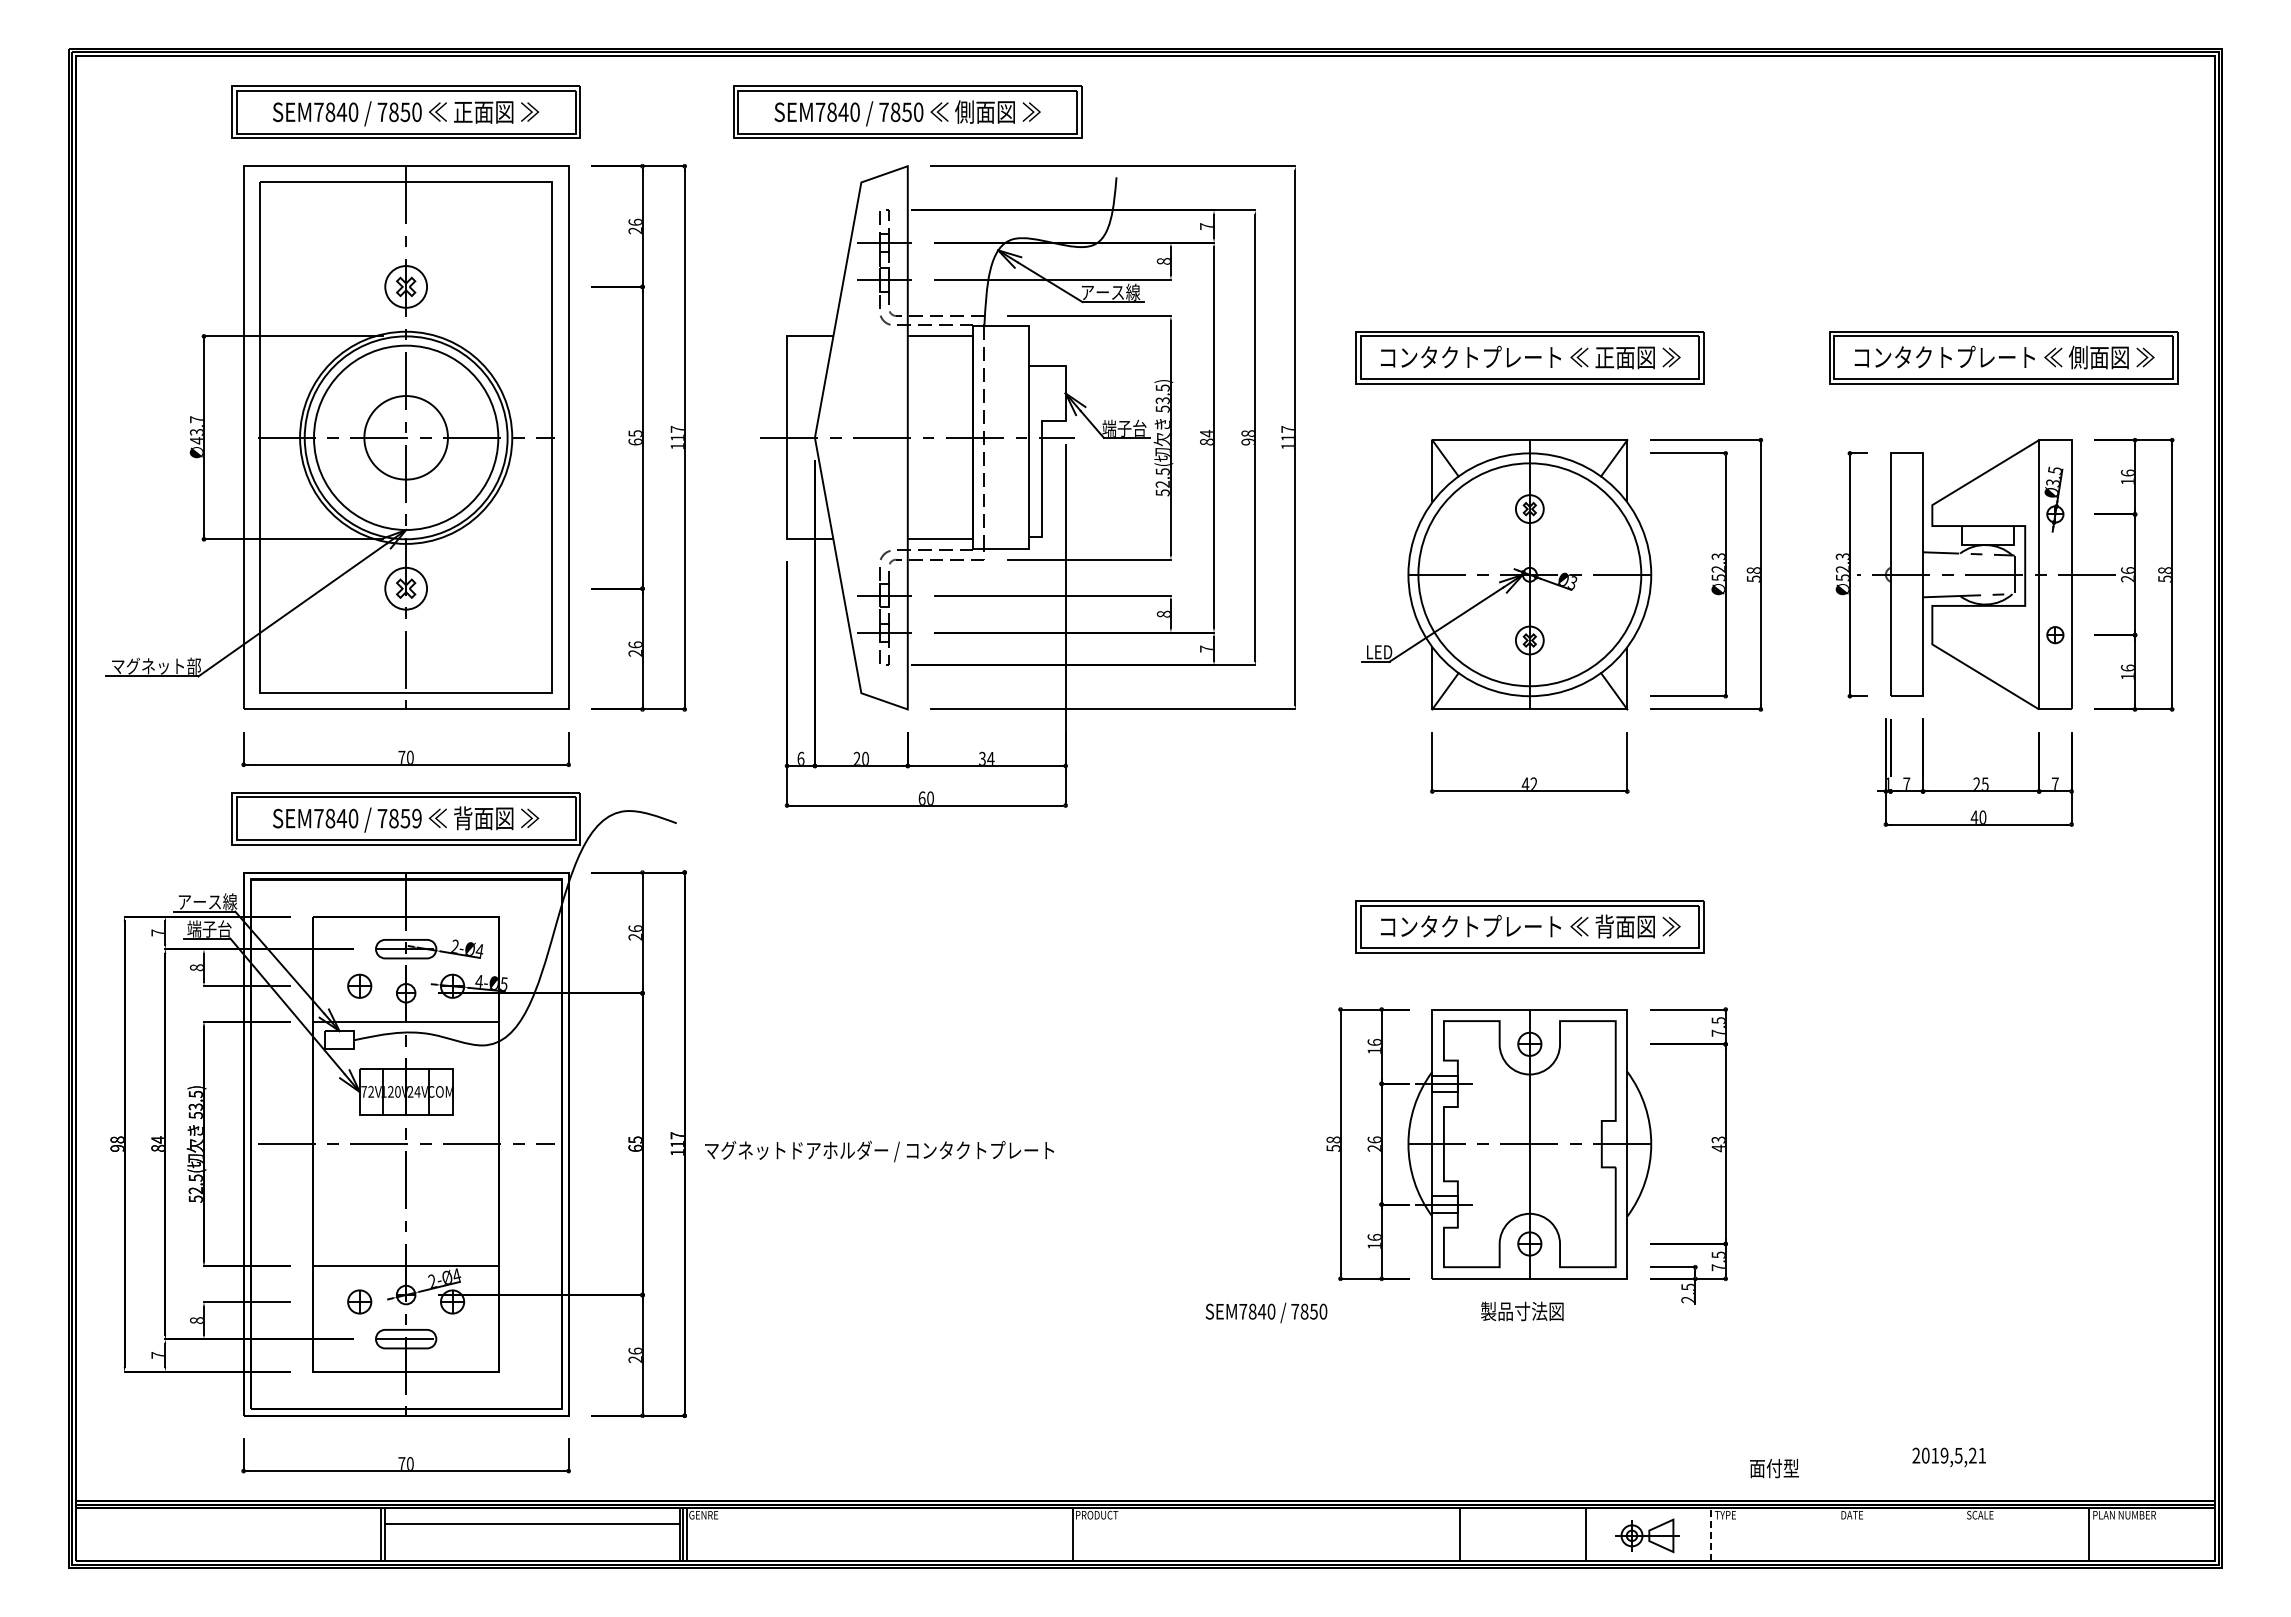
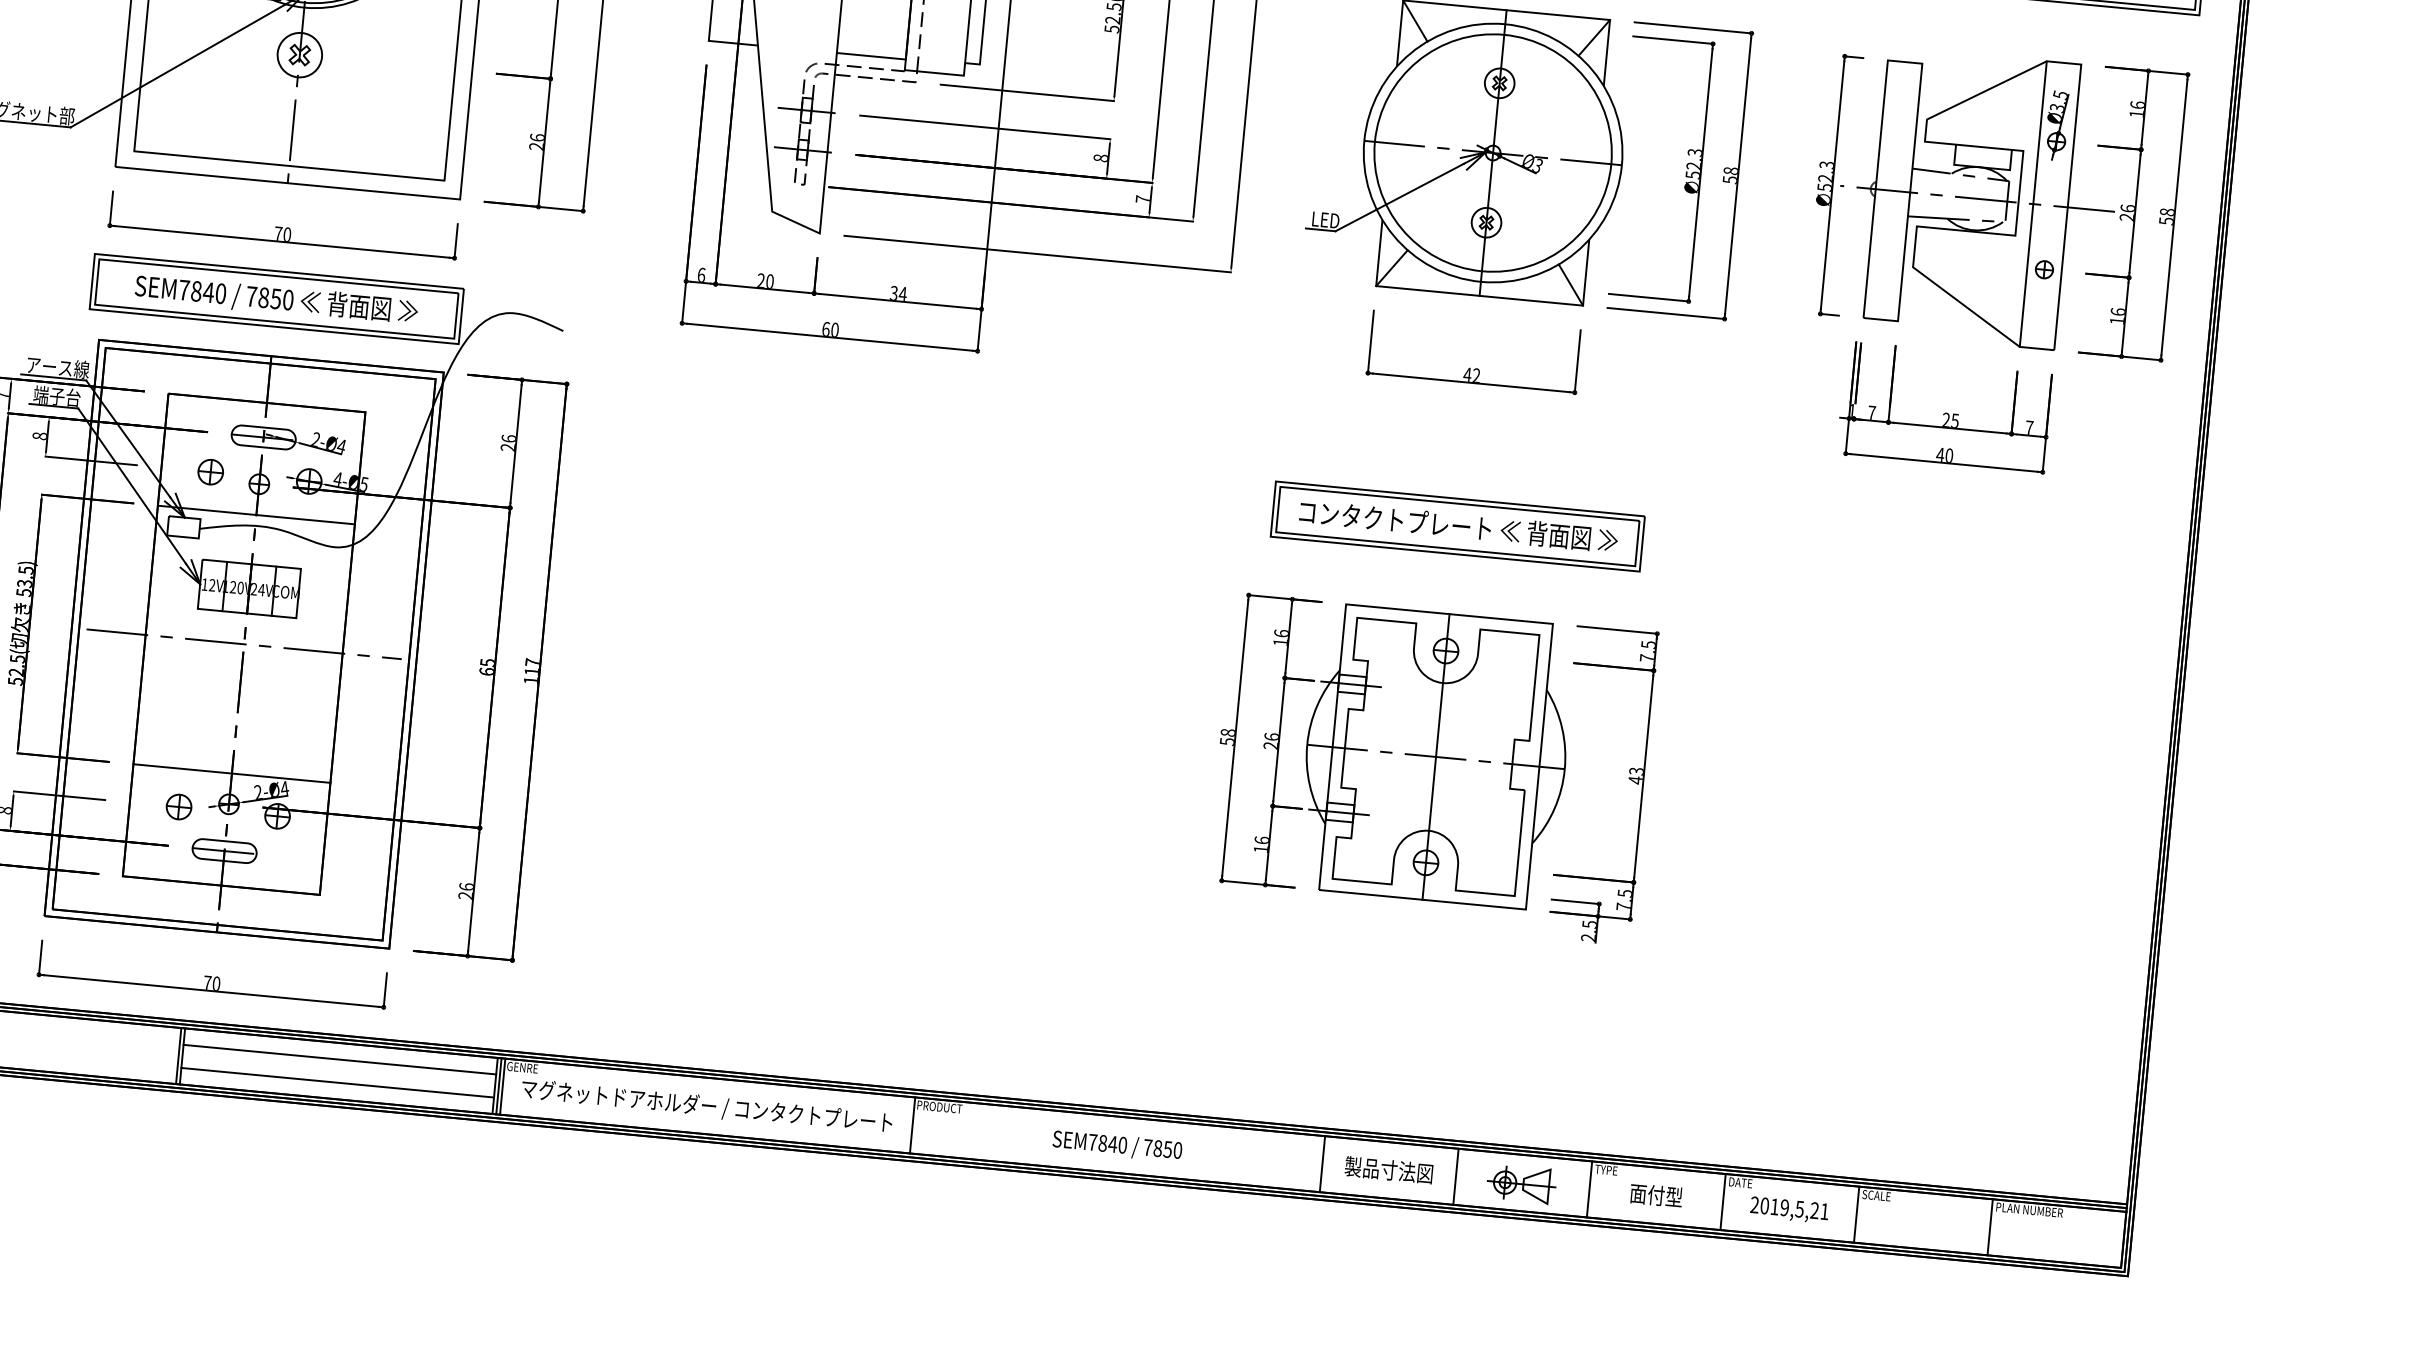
text: (416, 818) -> (287, 299), 7859 -> 7850
text: (364, 1091) -> (205, 584), 72V -> 12V
text: (879, 1151) -> (706, 1106), moved
text: (1522, 1311) -> (1389, 1170), moved
text: (1266, 1312) -> (1117, 1145), moved
text: (1948, 1457) -> (1788, 1210), moved
text: (1774, 1468) -> (1656, 1195), moved
line: (1711, 1534) -> (1589, 1189), dashed -> solid
line: (1837, 1534) -> (1723, 1201), added
line: (1963, 1534) -> (1856, 1214), added
line: (531, 1545) -> (336, 1082), added

